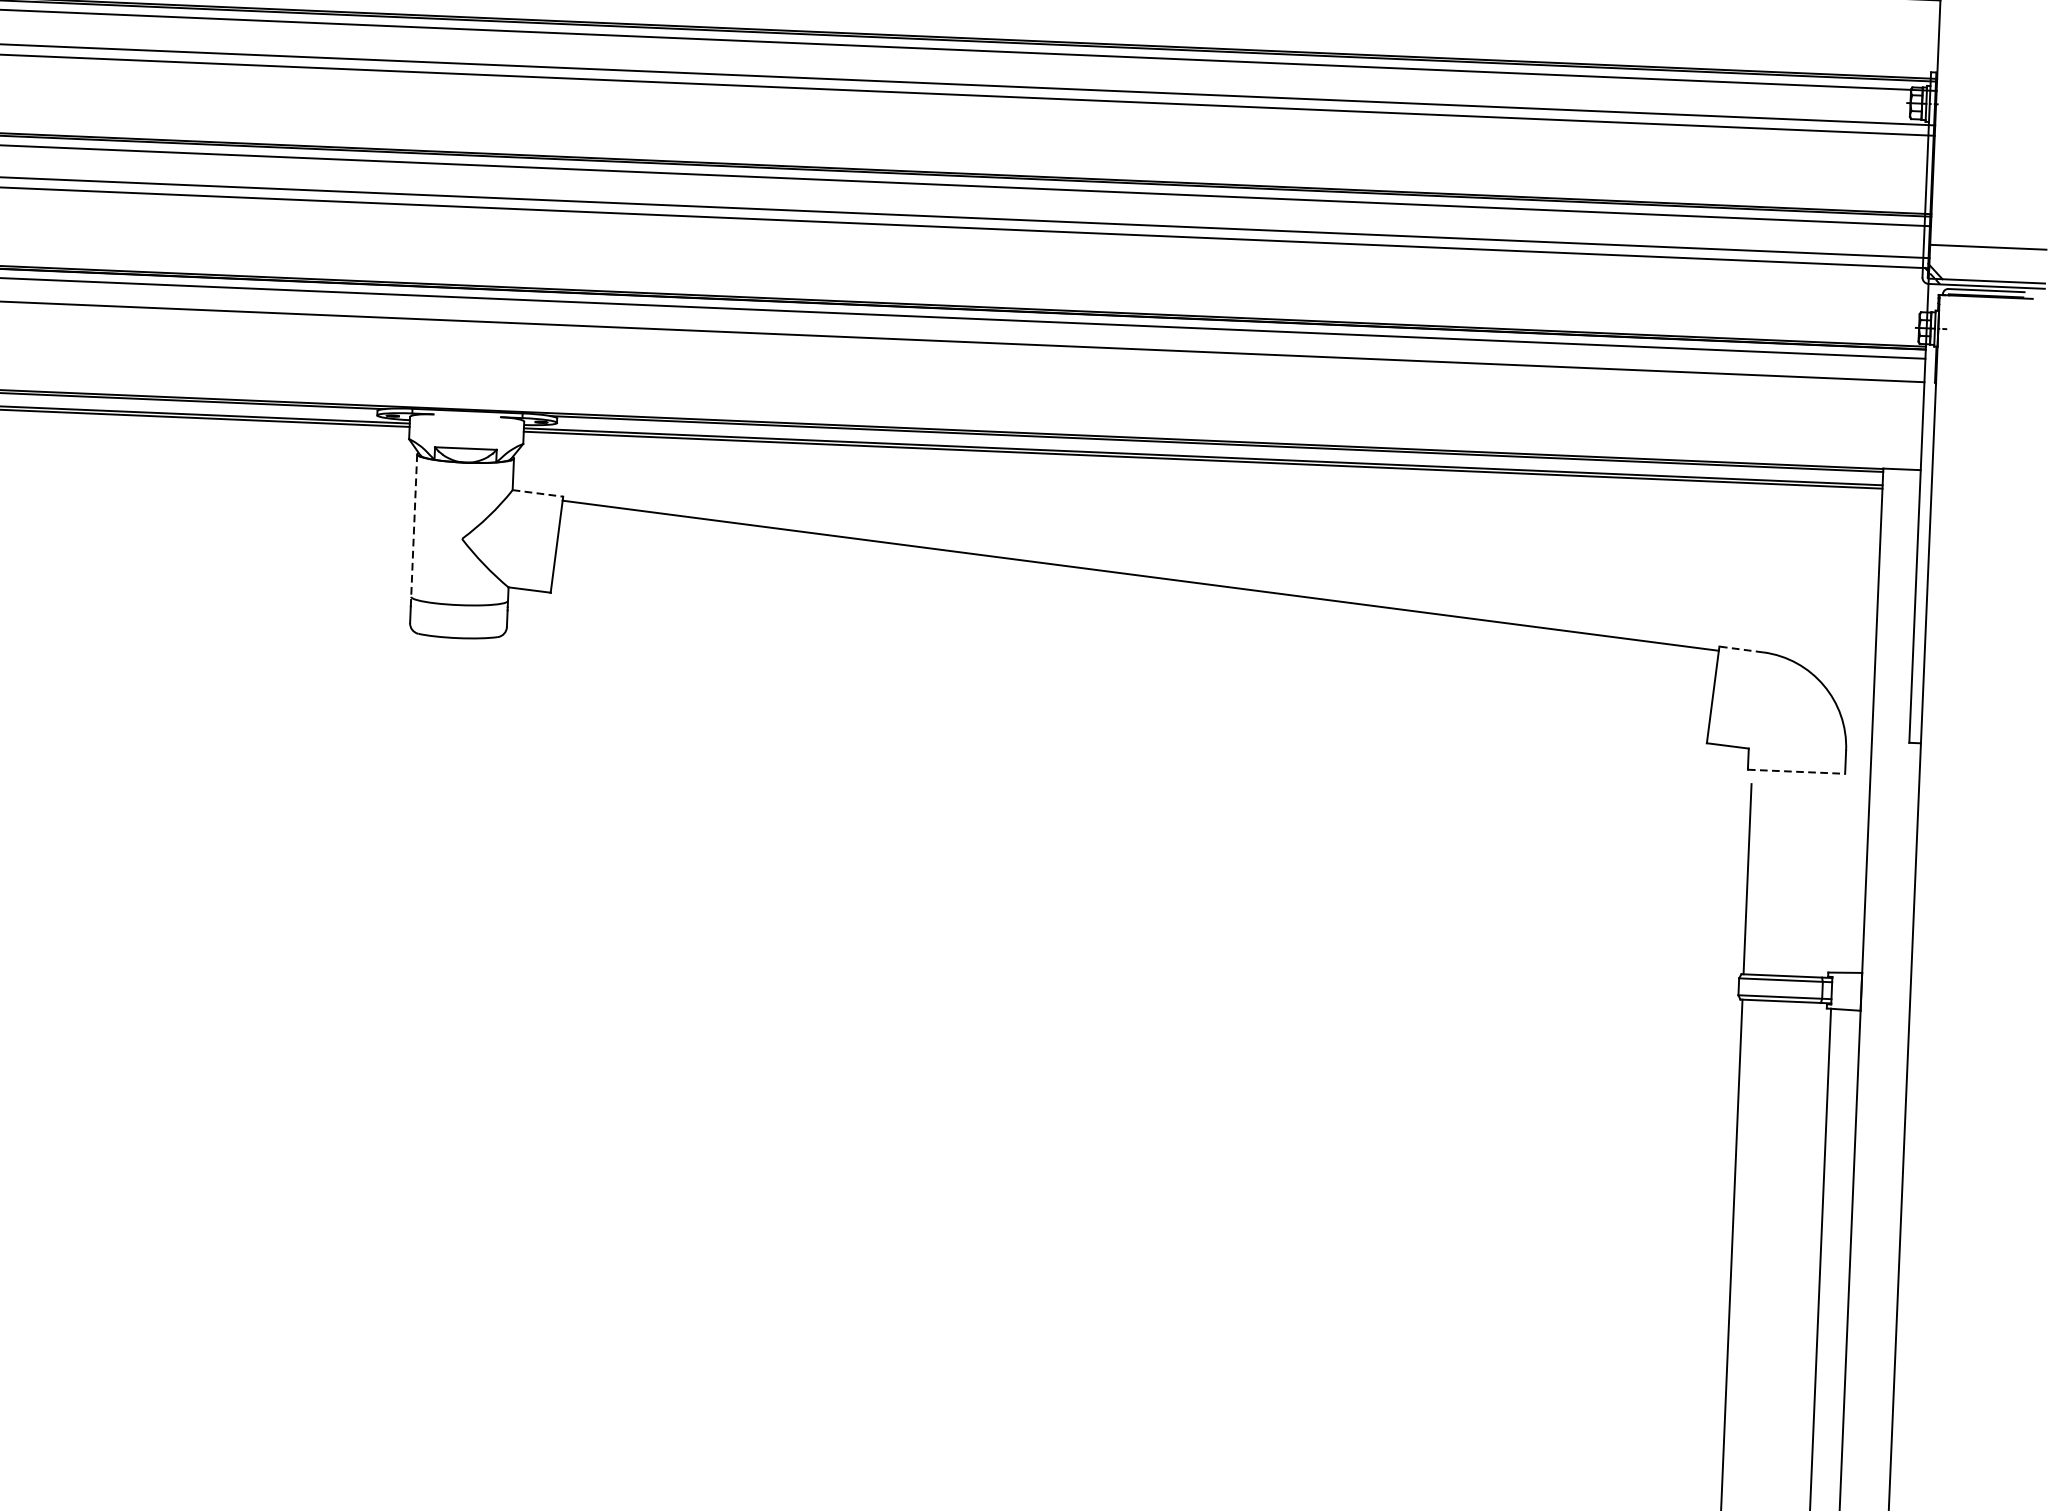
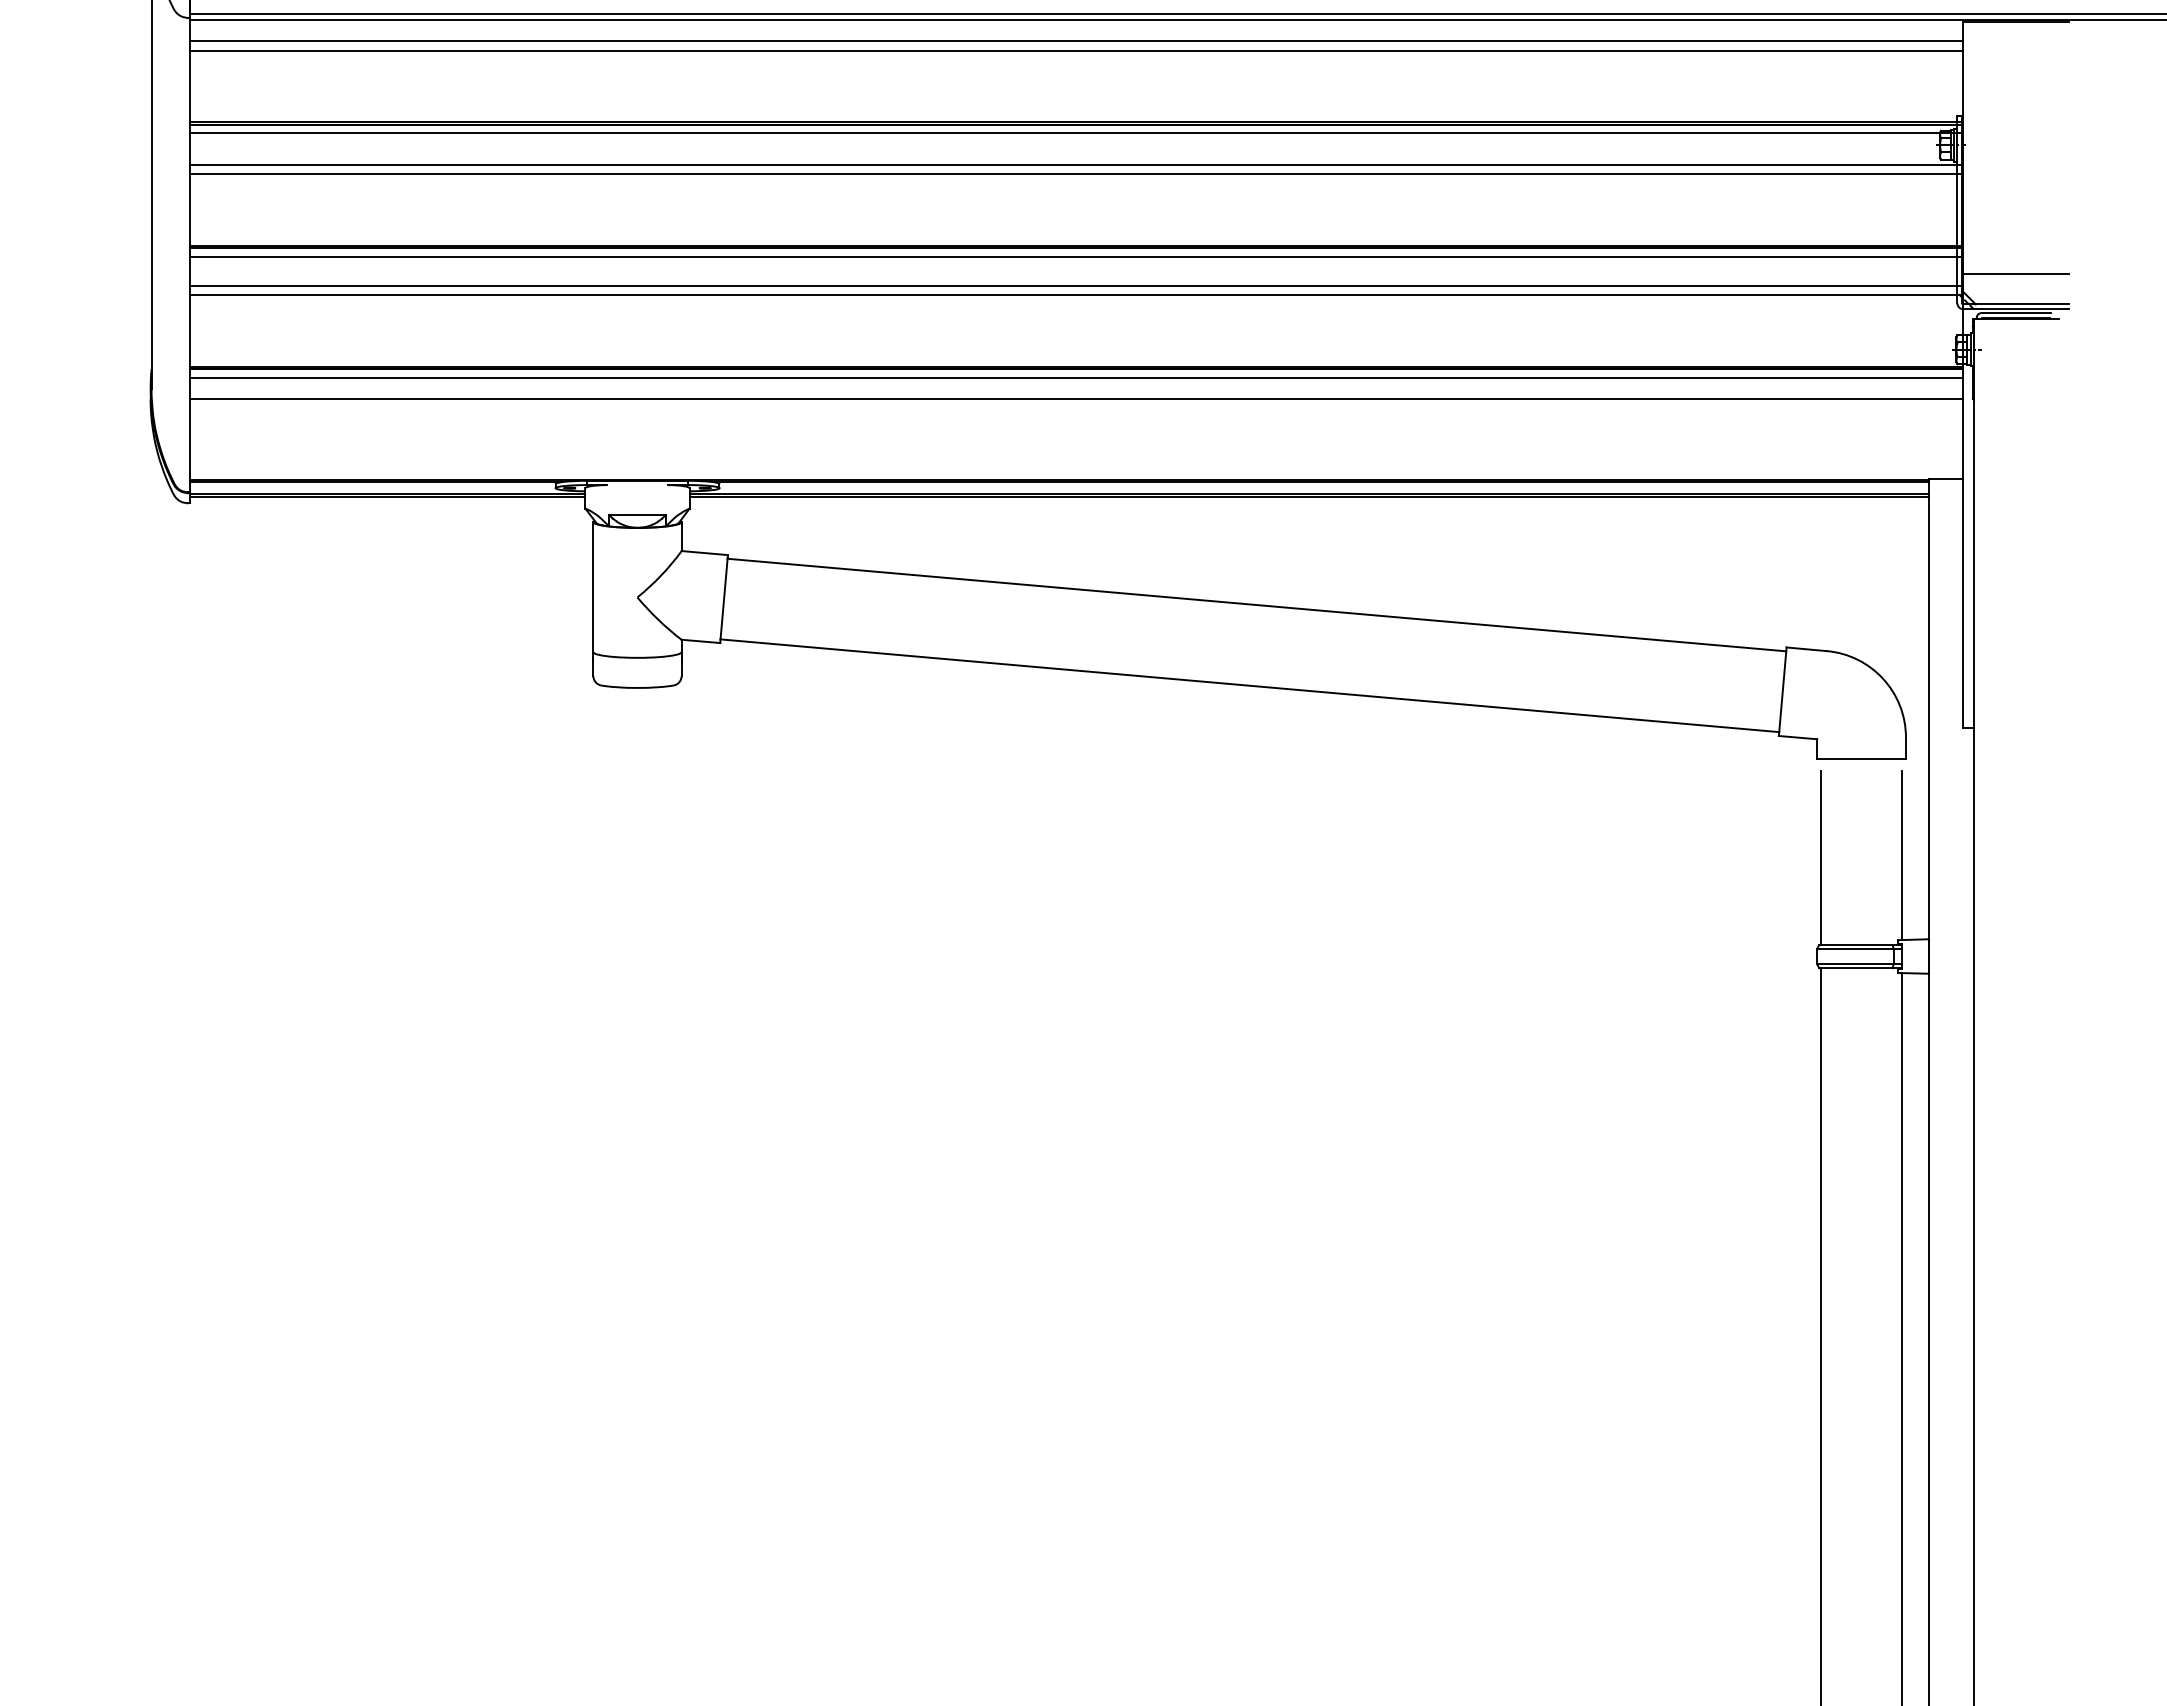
line: (538, 493) -> (705, 553), dashed -> solid
line: (414, 529) -> (593, 590), dashed -> solid
line: (1741, 649) -> (1806, 649), dashed -> solid
line: (1128, 663) -> (1249, 685), added
line: (1797, 771) -> (1862, 758), dashed -> solid
line: (1836, 879) -> (1902, 855), added

